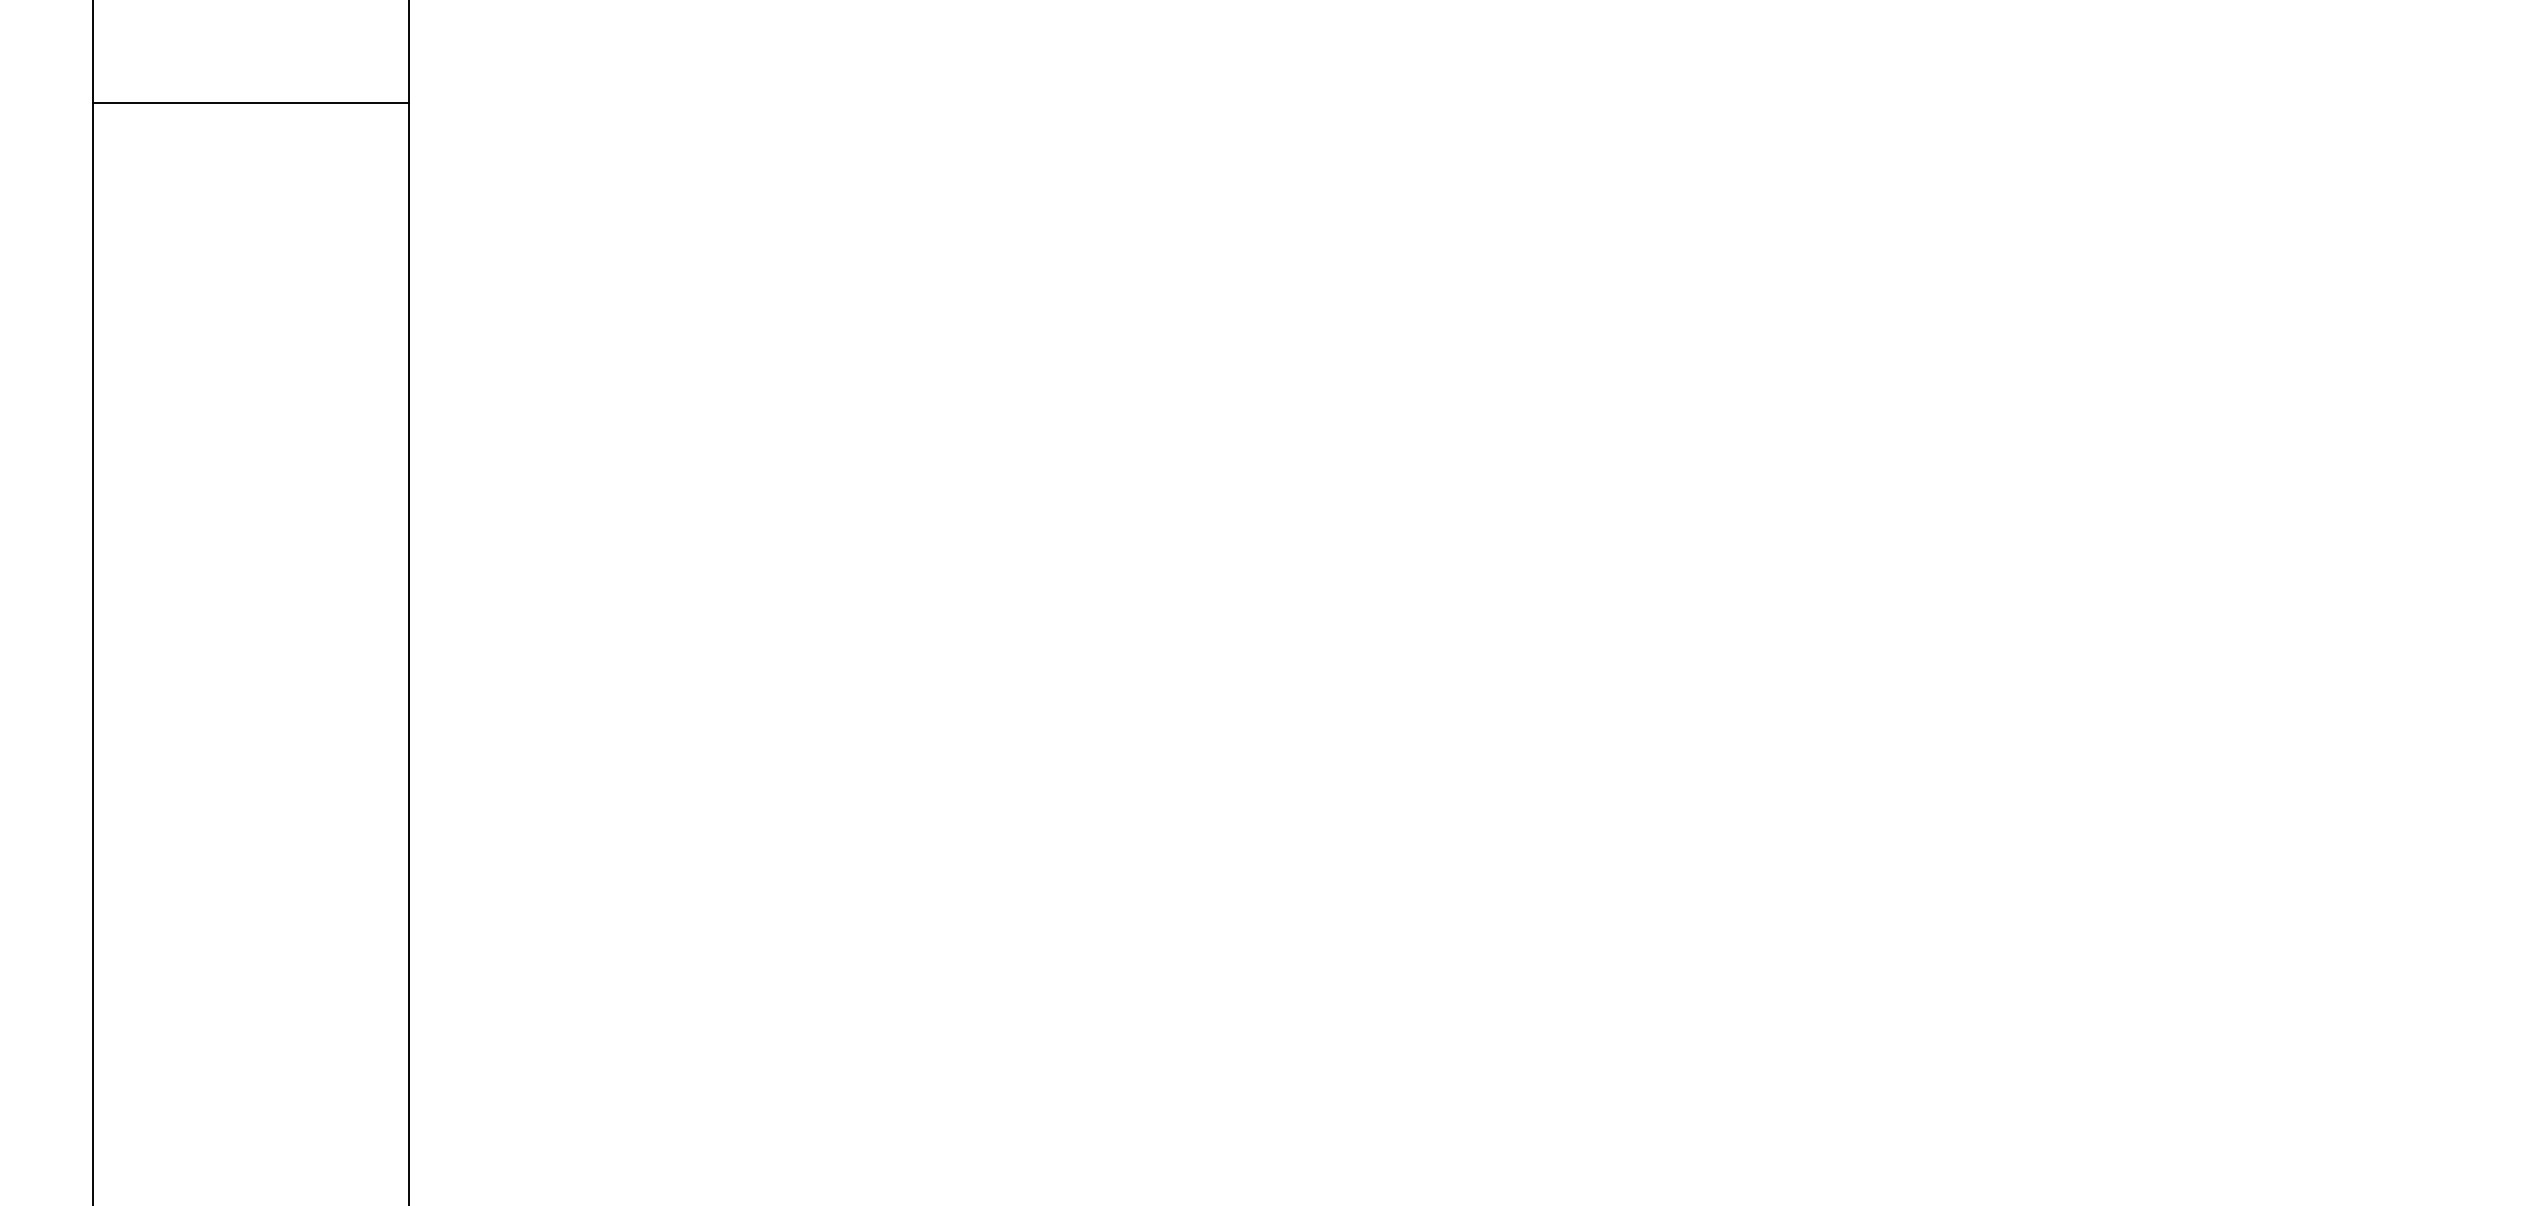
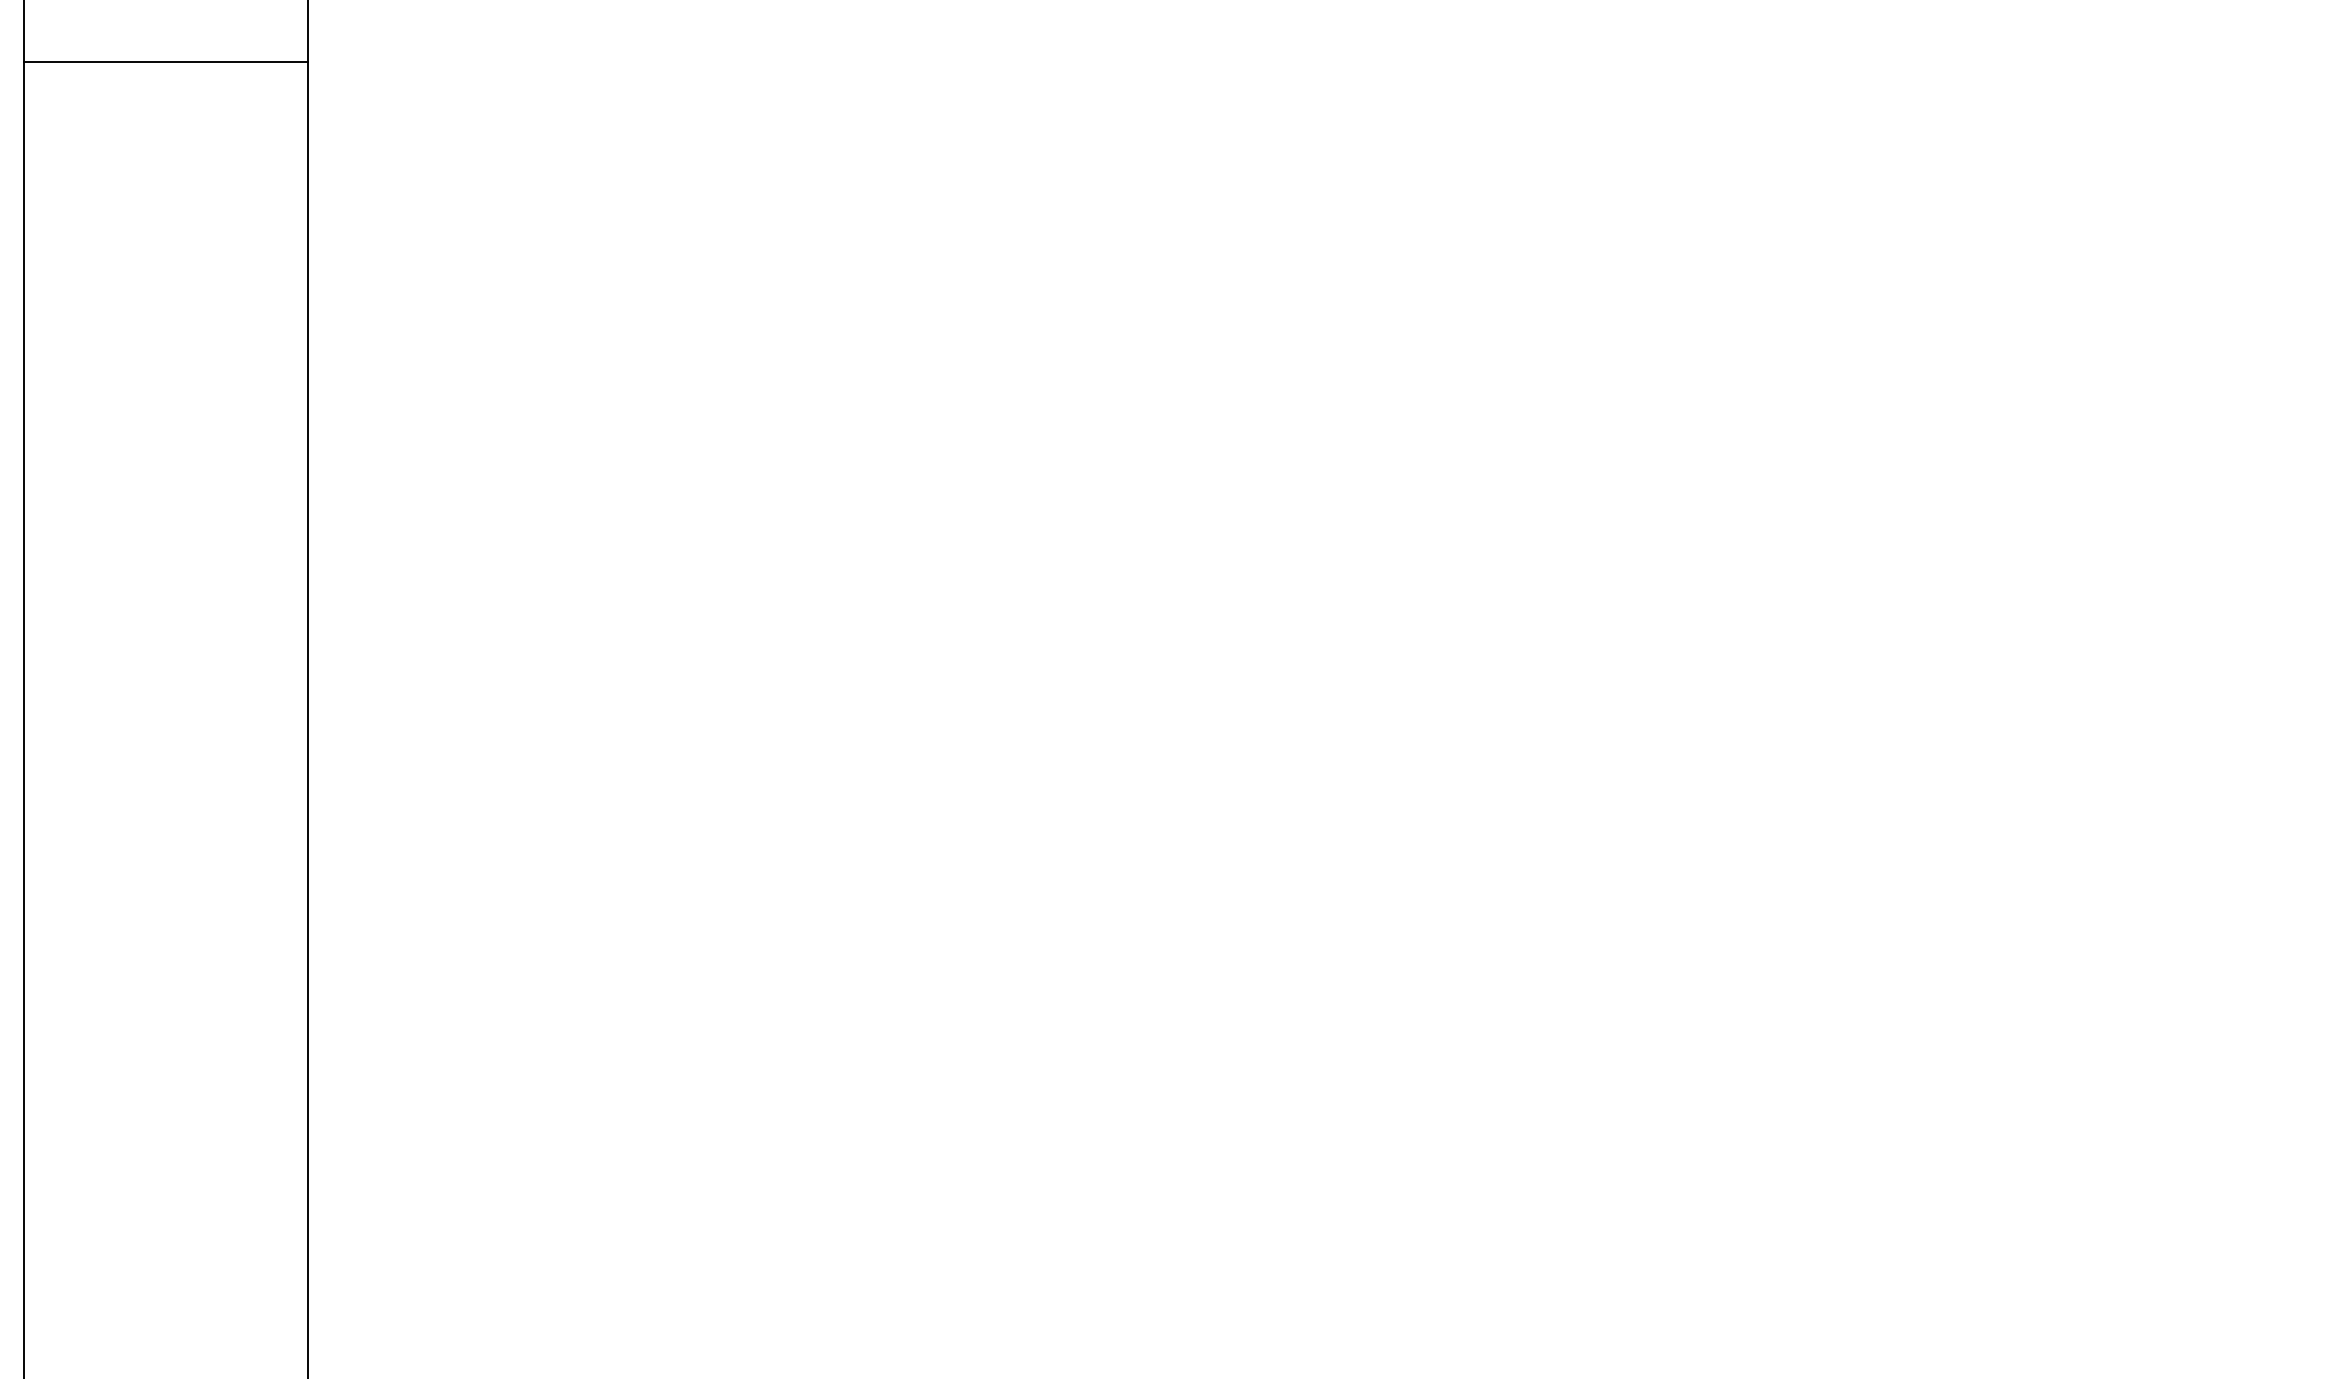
line: (250, 102) -> (165, 61), moved

